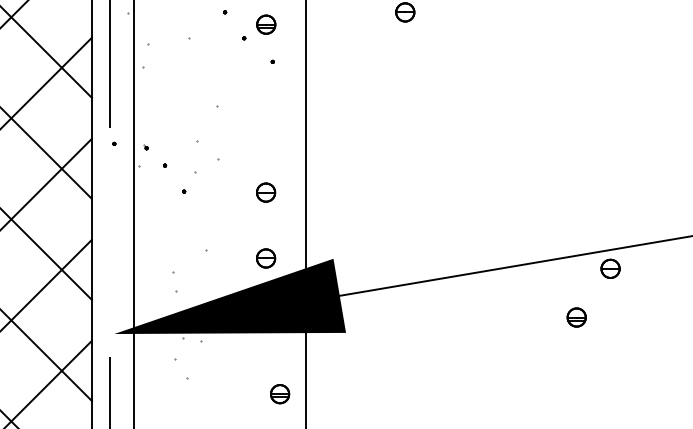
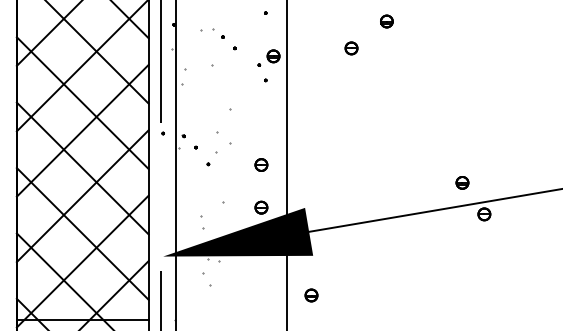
part: (258, 26) -> (268, 57), moved
part: (576, 316) -> (462, 182), moved
part: (280, 394) -> (311, 295), moved

